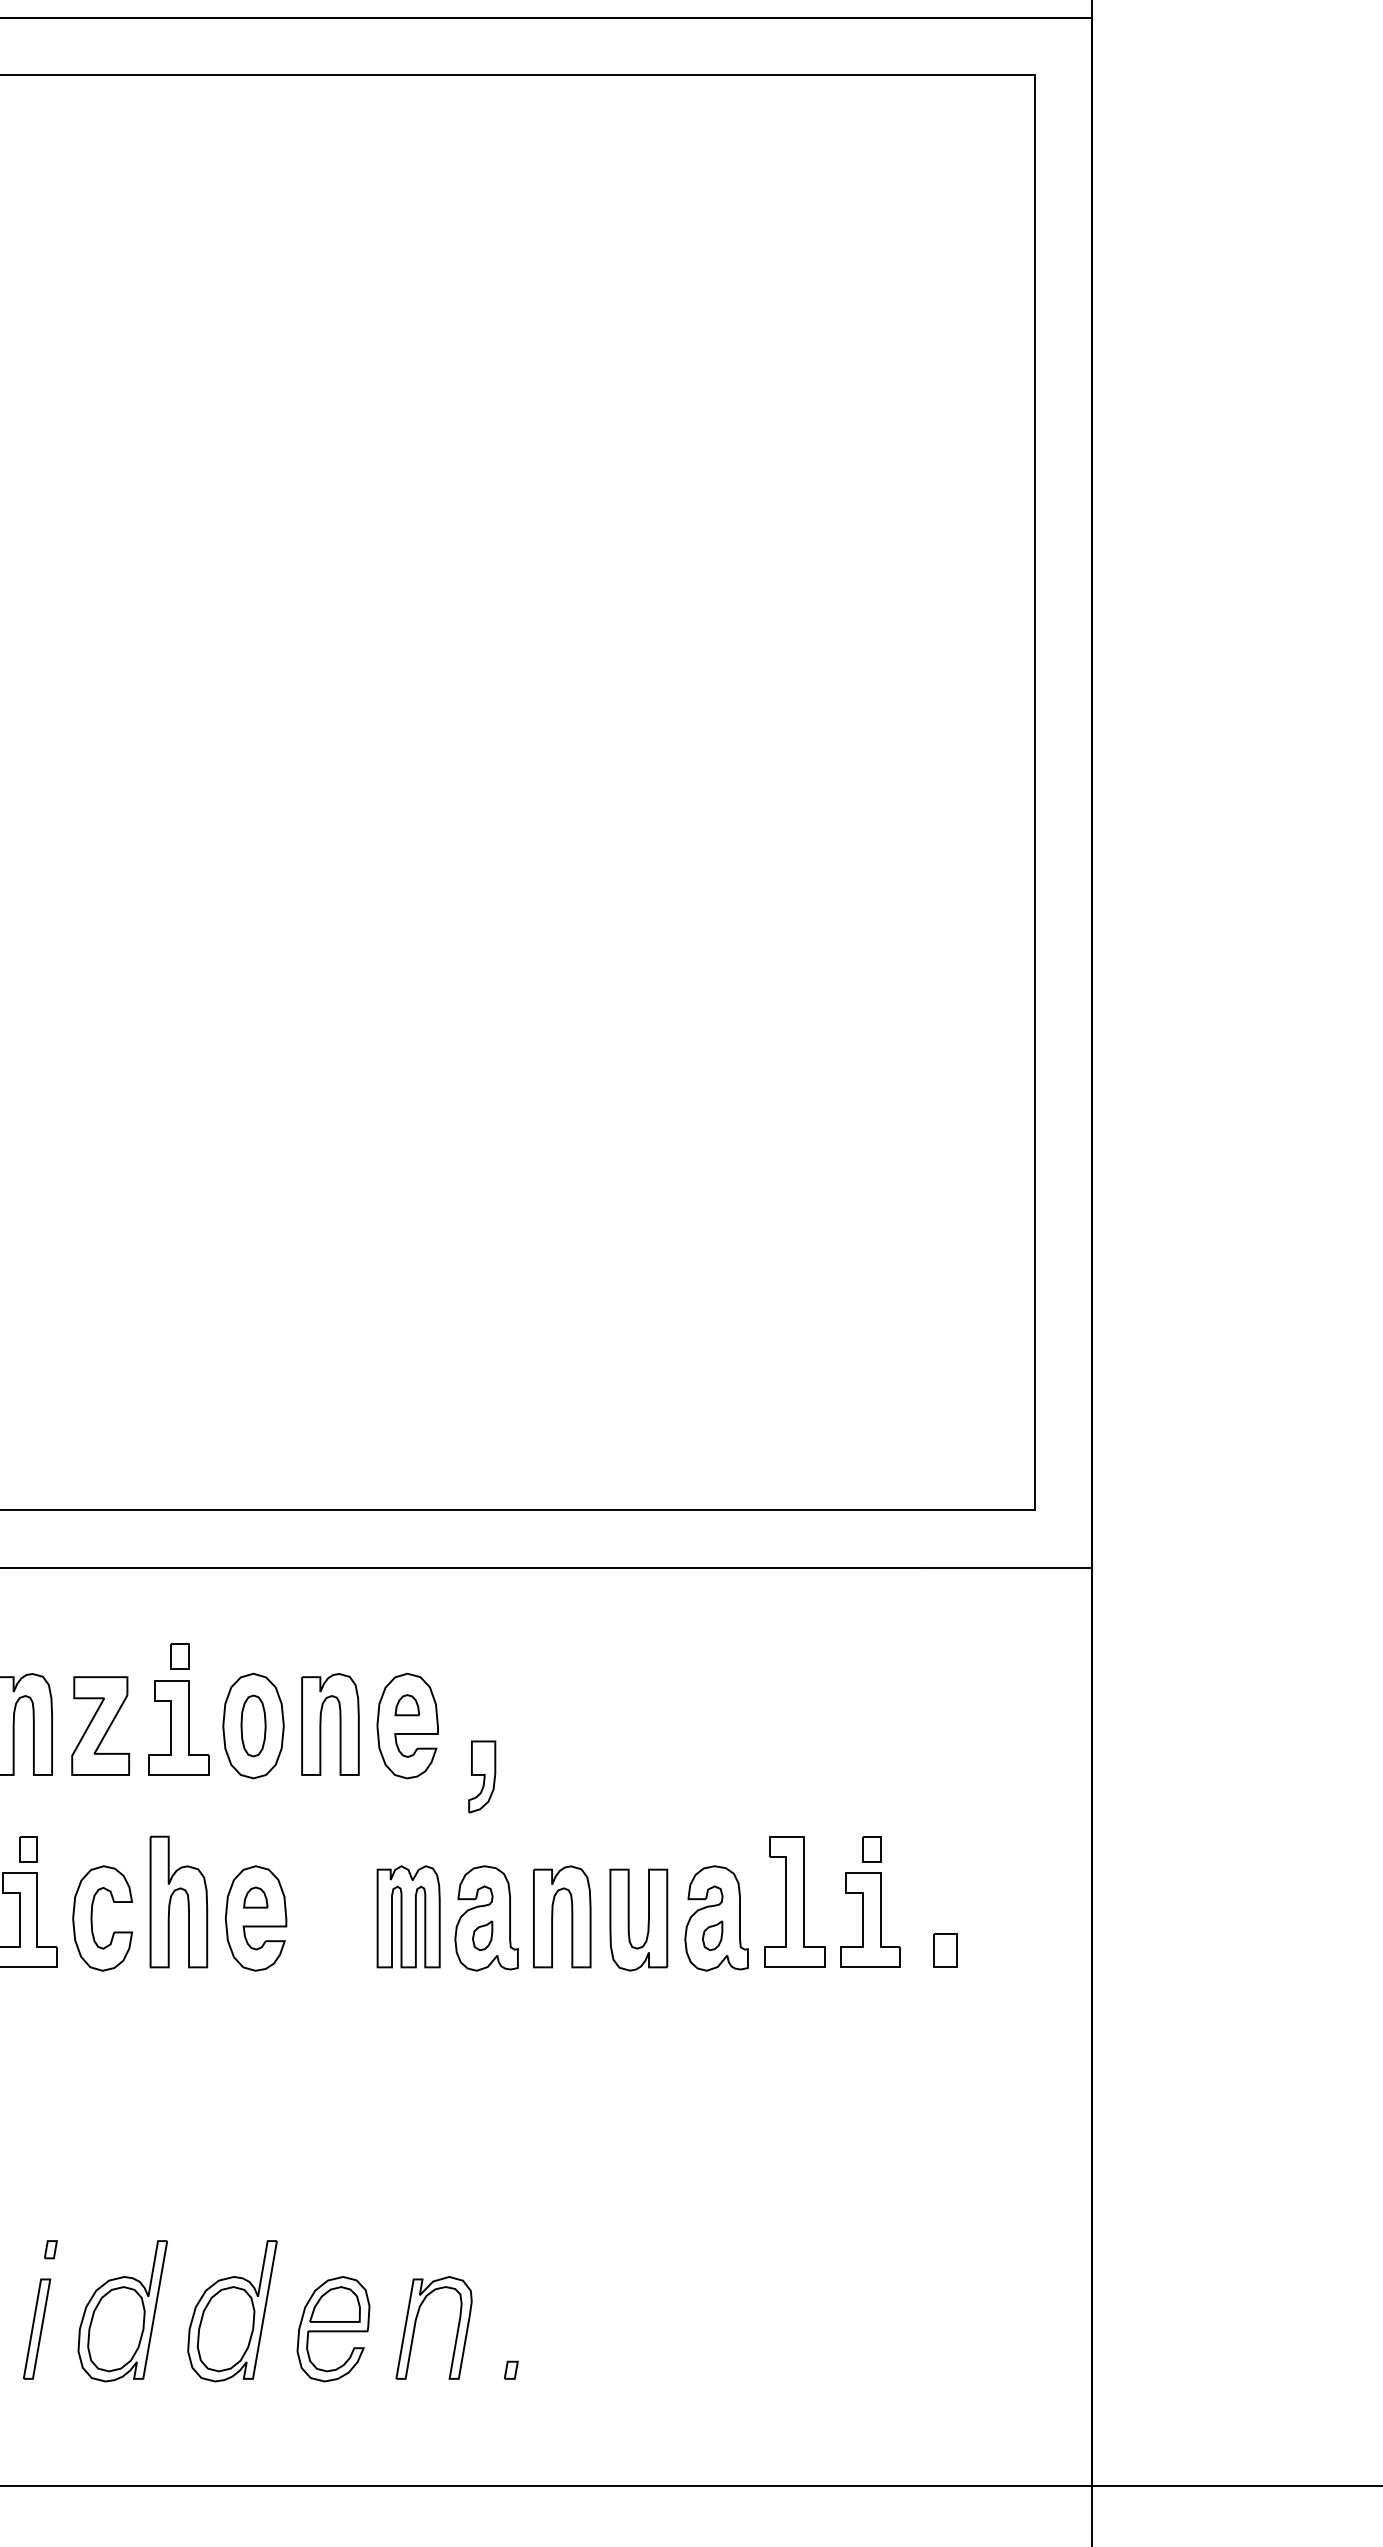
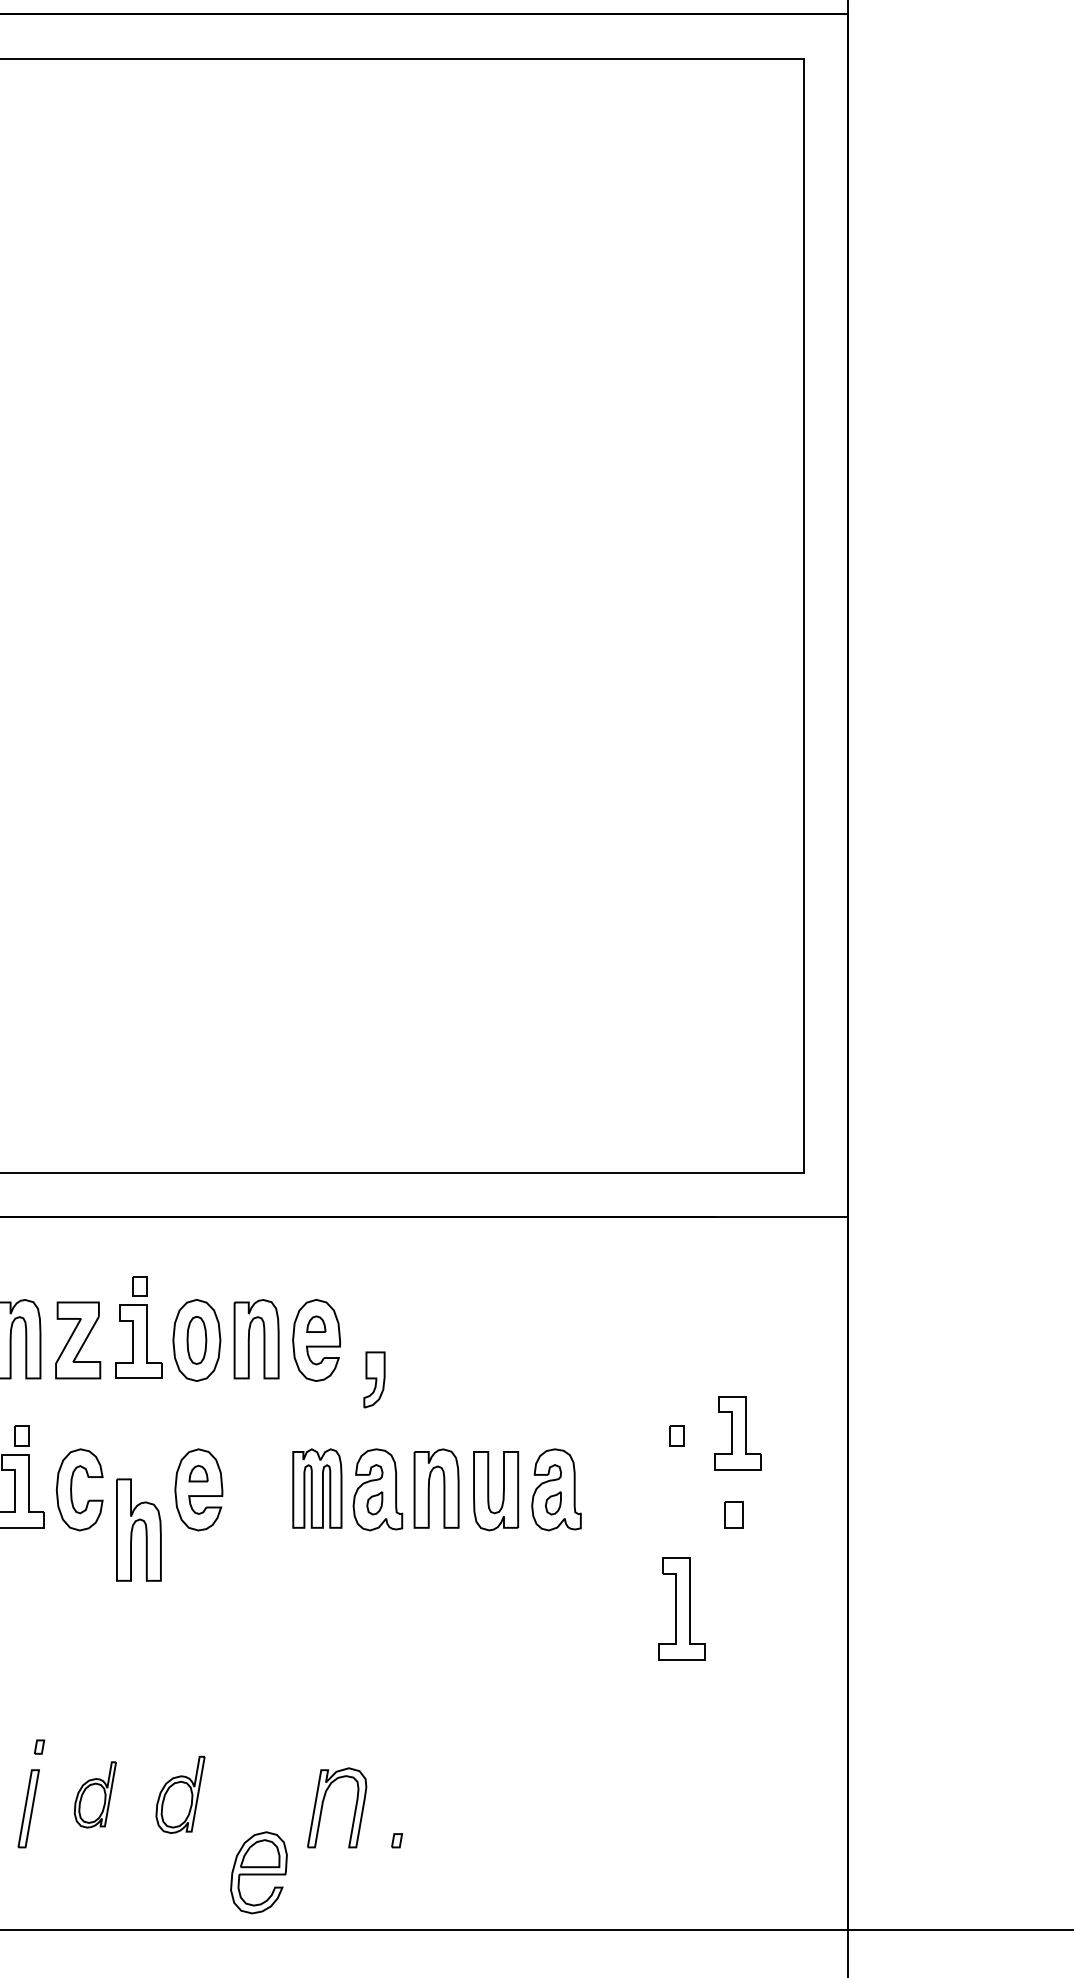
part: (178, 1901) -> (138, 1529), moved
part: (793, 1901) -> (681, 1608), moved
part: (869, 1920) -> (737, 1433), moved
part: (122, 2310) -> (95, 1794), size x0.6
part: (232, 2310) -> (180, 1794), size x0.7
part: (332, 2328) -> (258, 1872), moved

